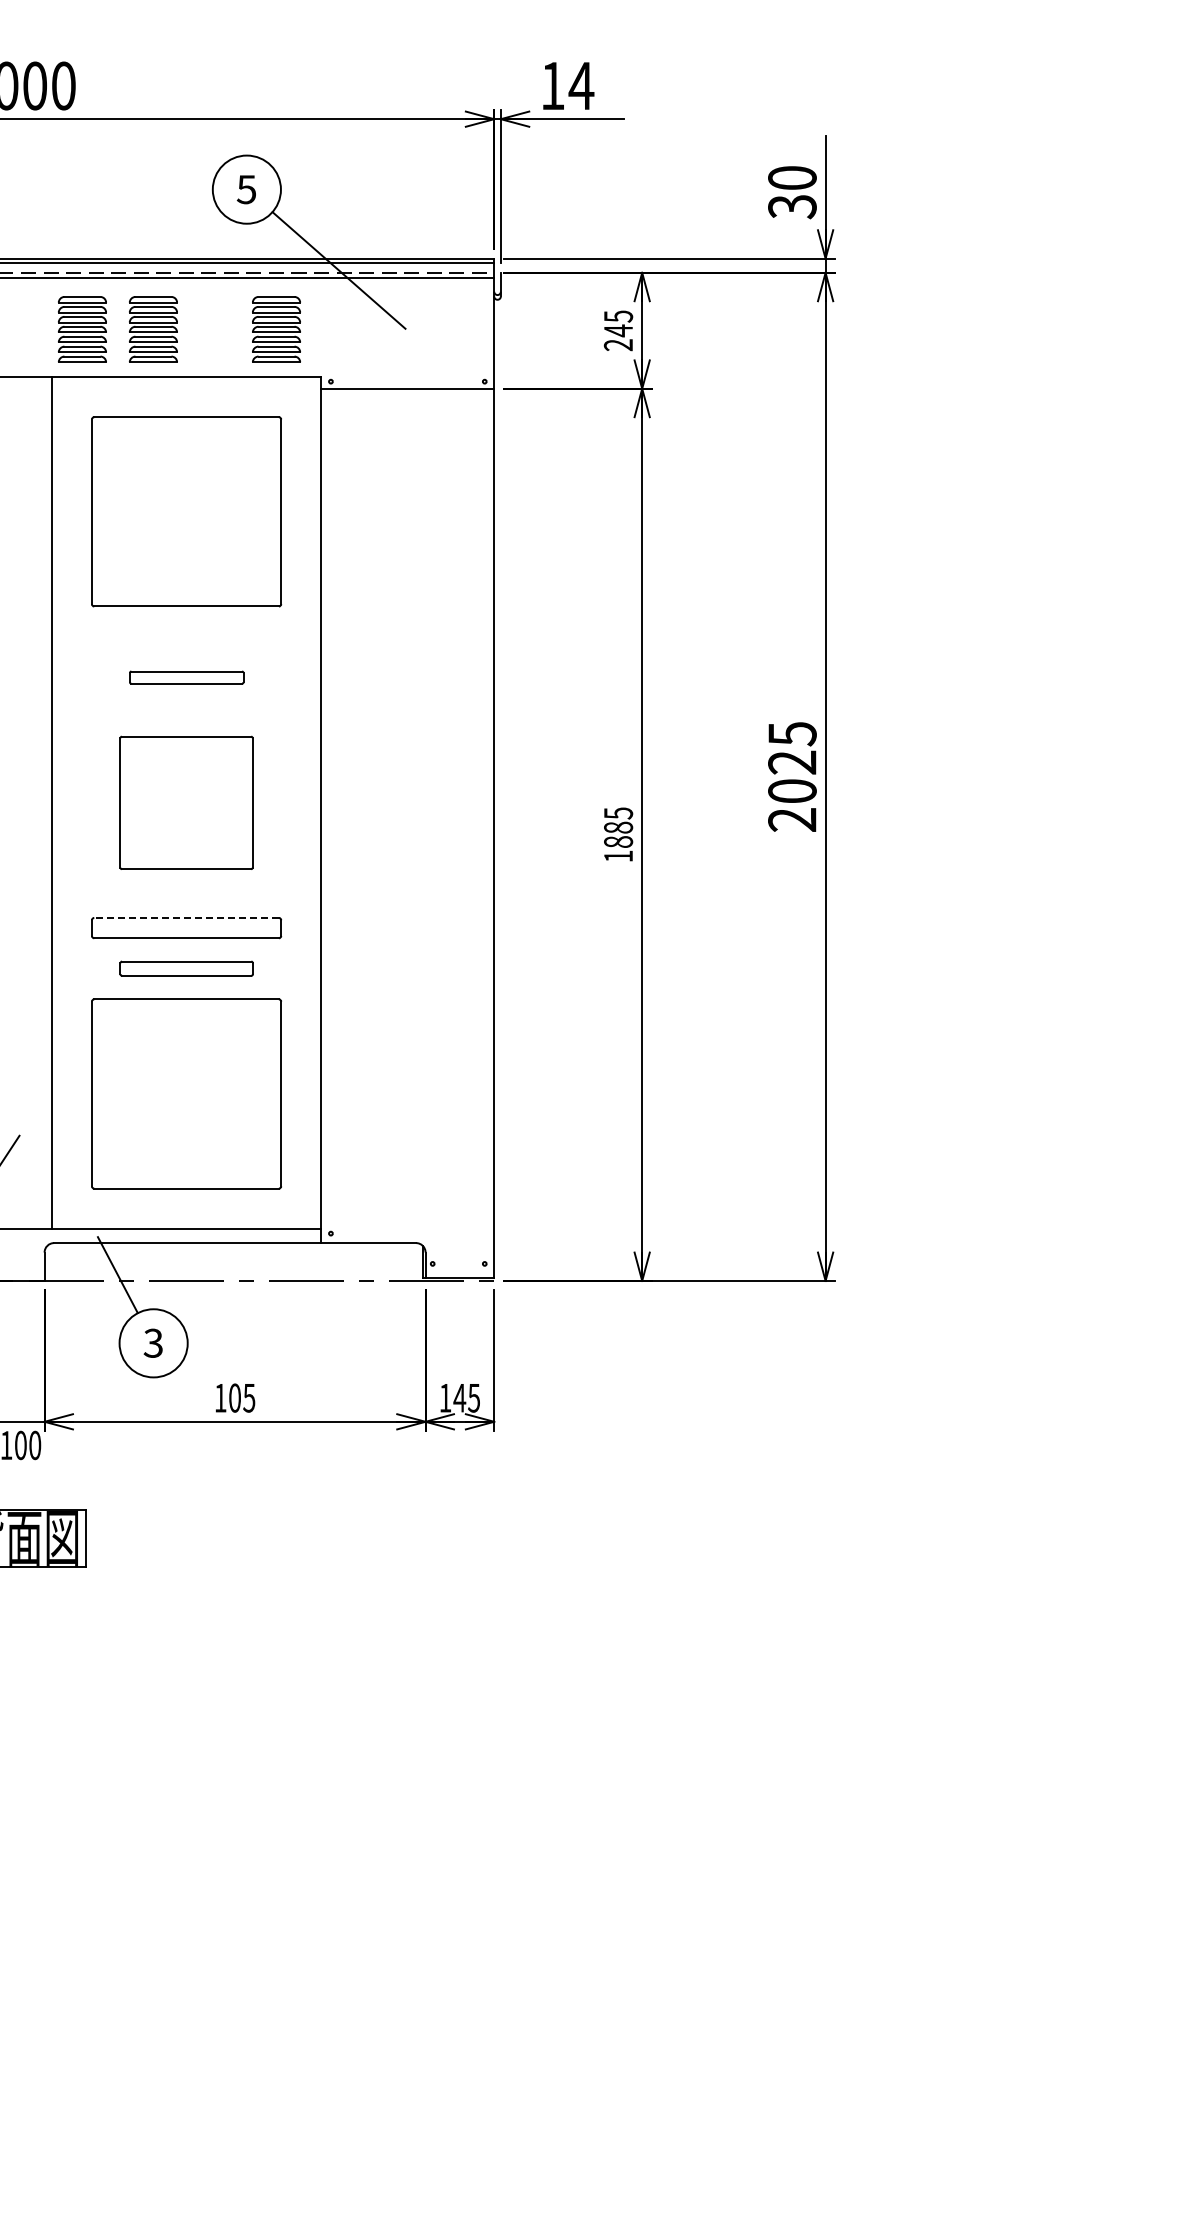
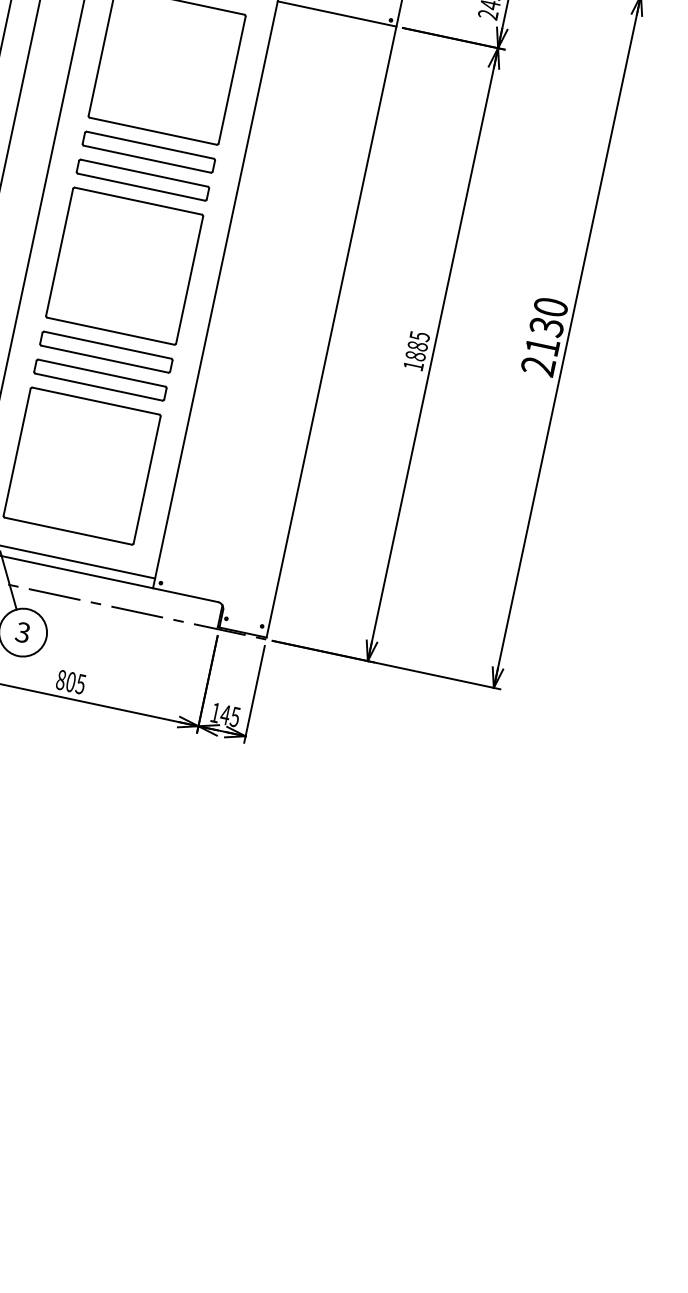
part: (186, 636) -> (148, 151), added
part: (186, 677) -> (142, 180), size x1.67
text: (792, 762) -> (546, 326), 2025 -> 2130
part: (186, 802) -> (124, 265), size x1.43
line: (186, 917) -> (107, 344), dashed -> solid
part: (186, 968) -> (100, 379), size x1.43
text: (220, 1397) -> (61, 679), 105 -> 805

